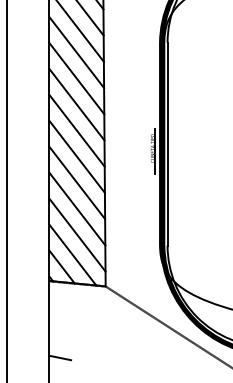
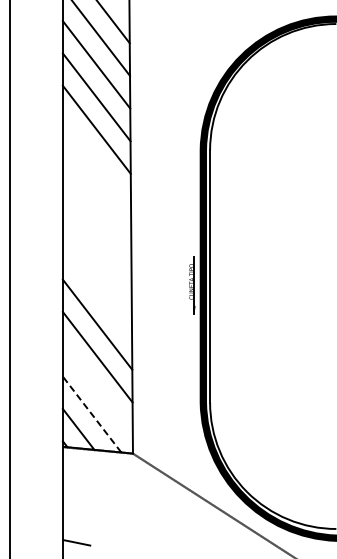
line: (76, 52) -> (96, 162), removed
line: (76, 78) -> (96, 194), removed
line: (76, 104) -> (96, 226), removed
line: (76, 130) -> (96, 259), removed
line: (77, 157) -> (97, 292), removed
line: (77, 234) -> (97, 389), removed
line: (73, 255) -> (92, 414), solid -> dashed

